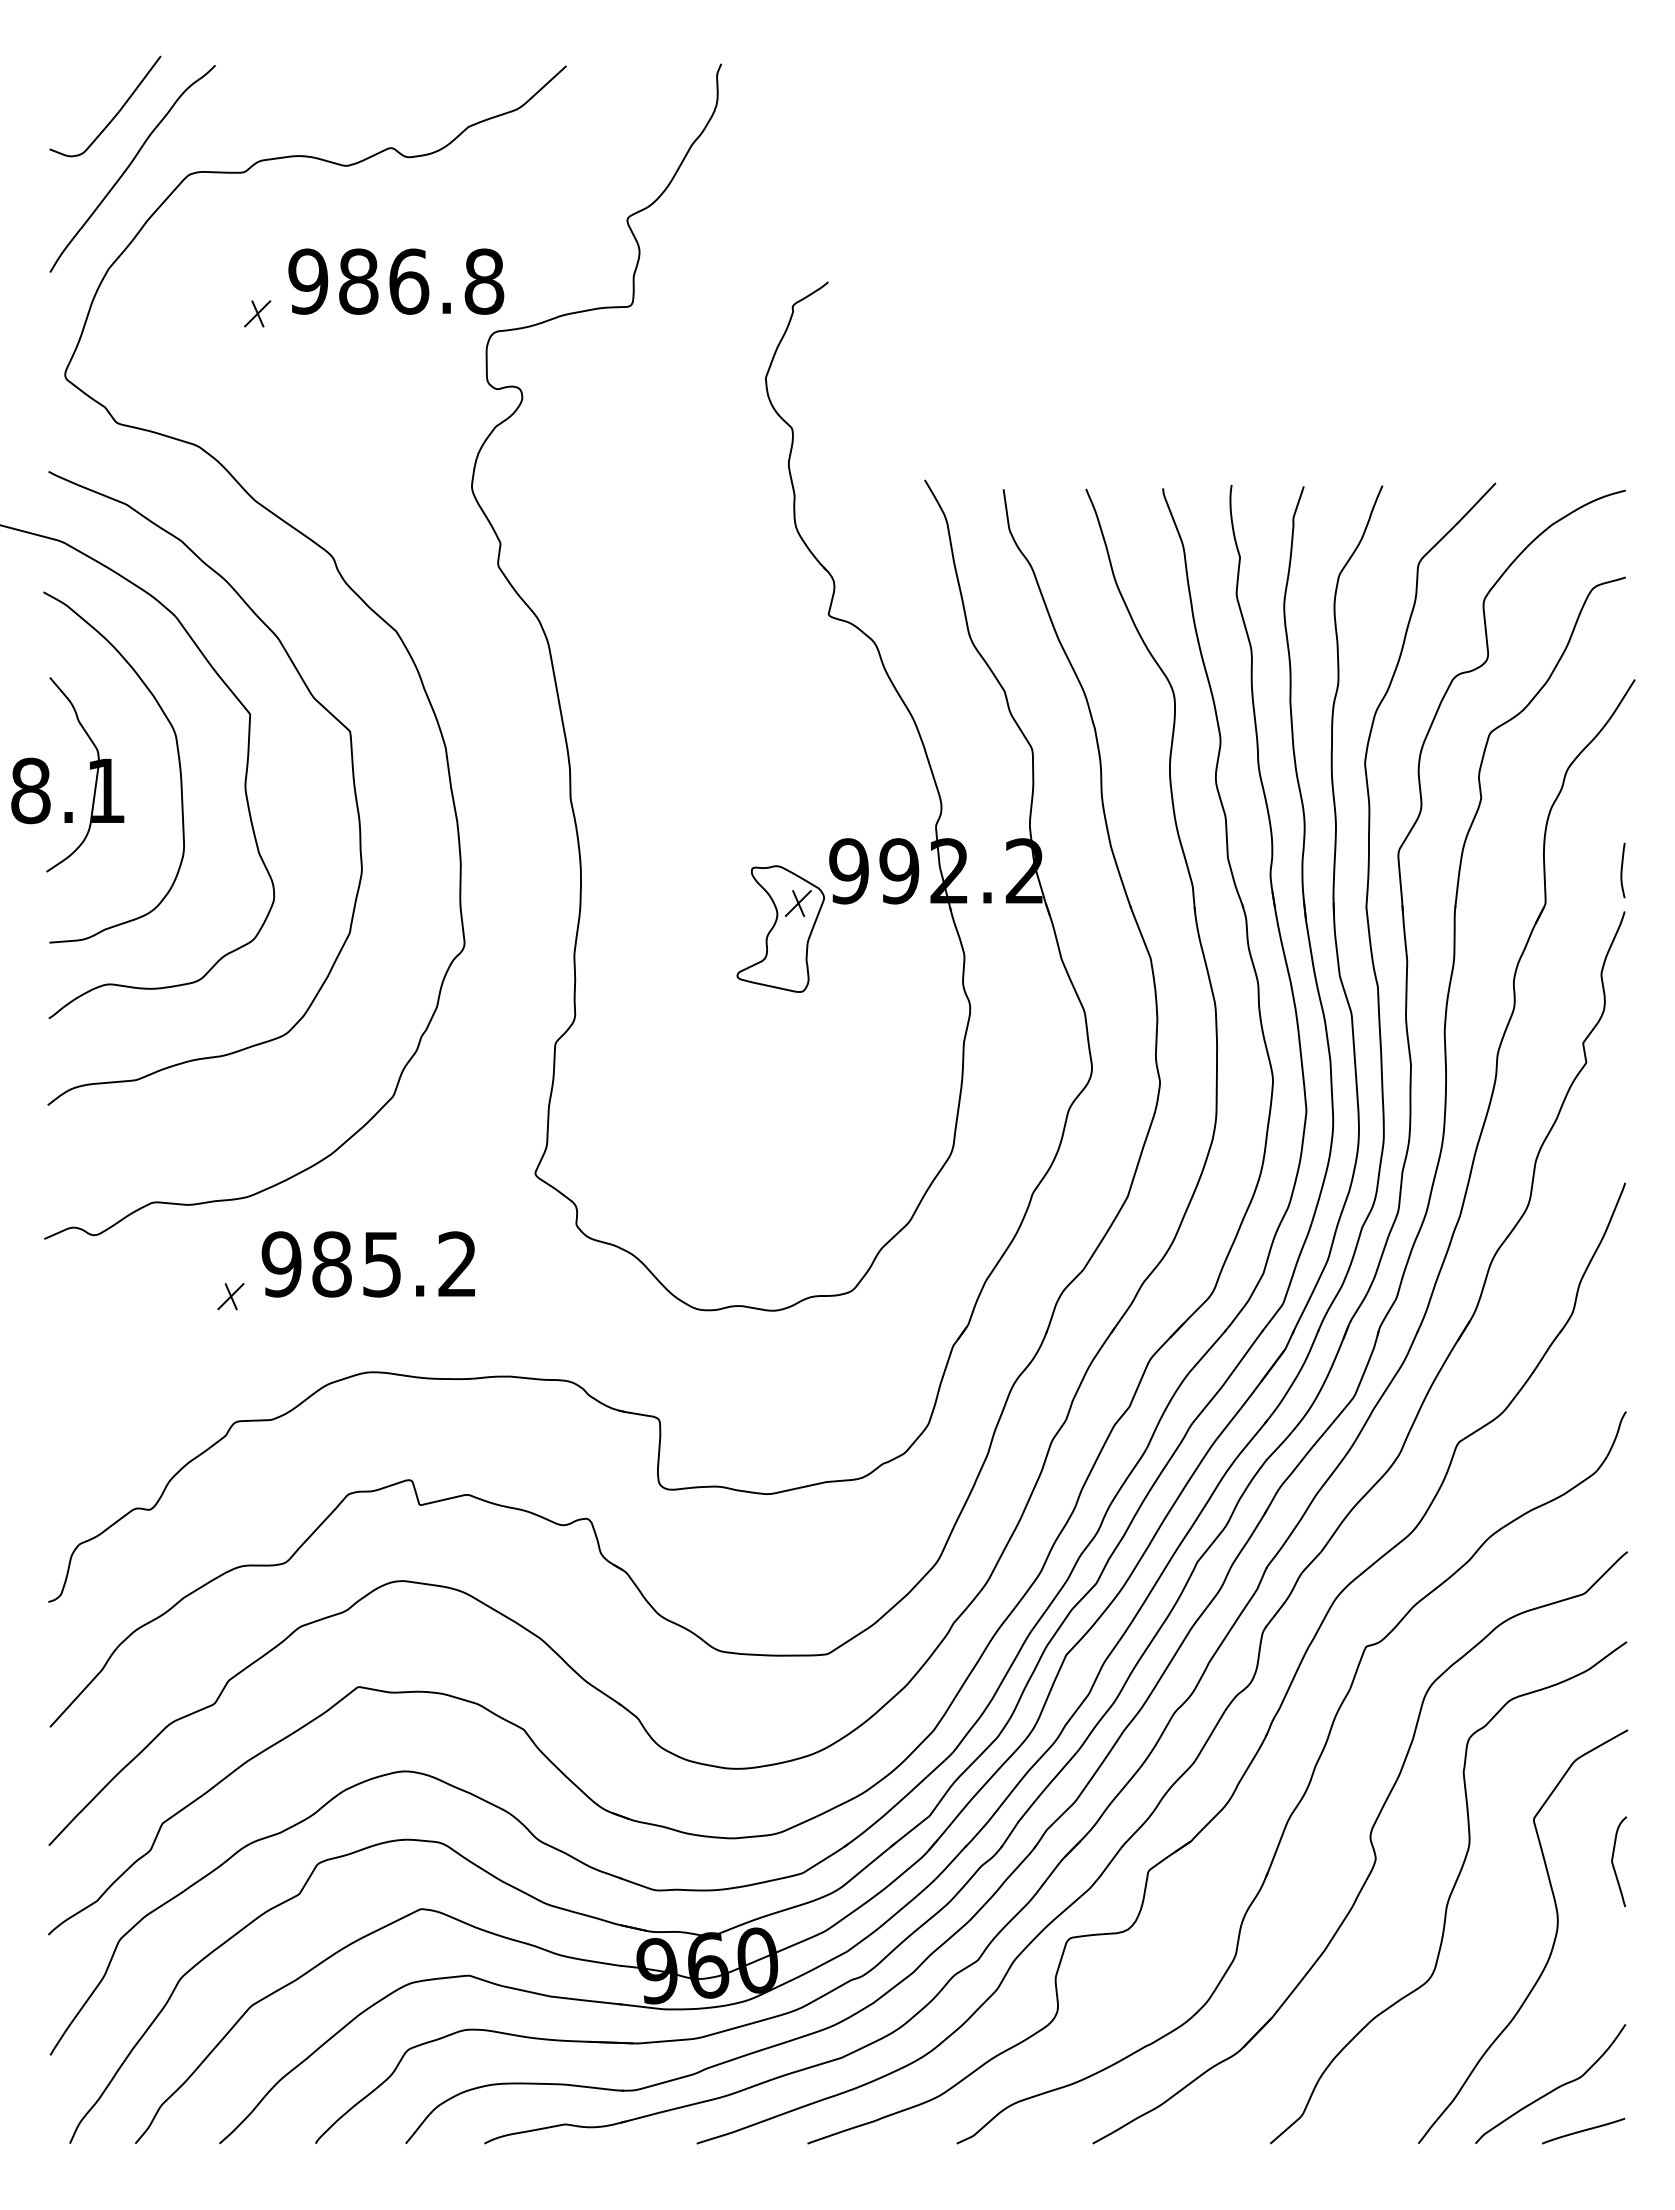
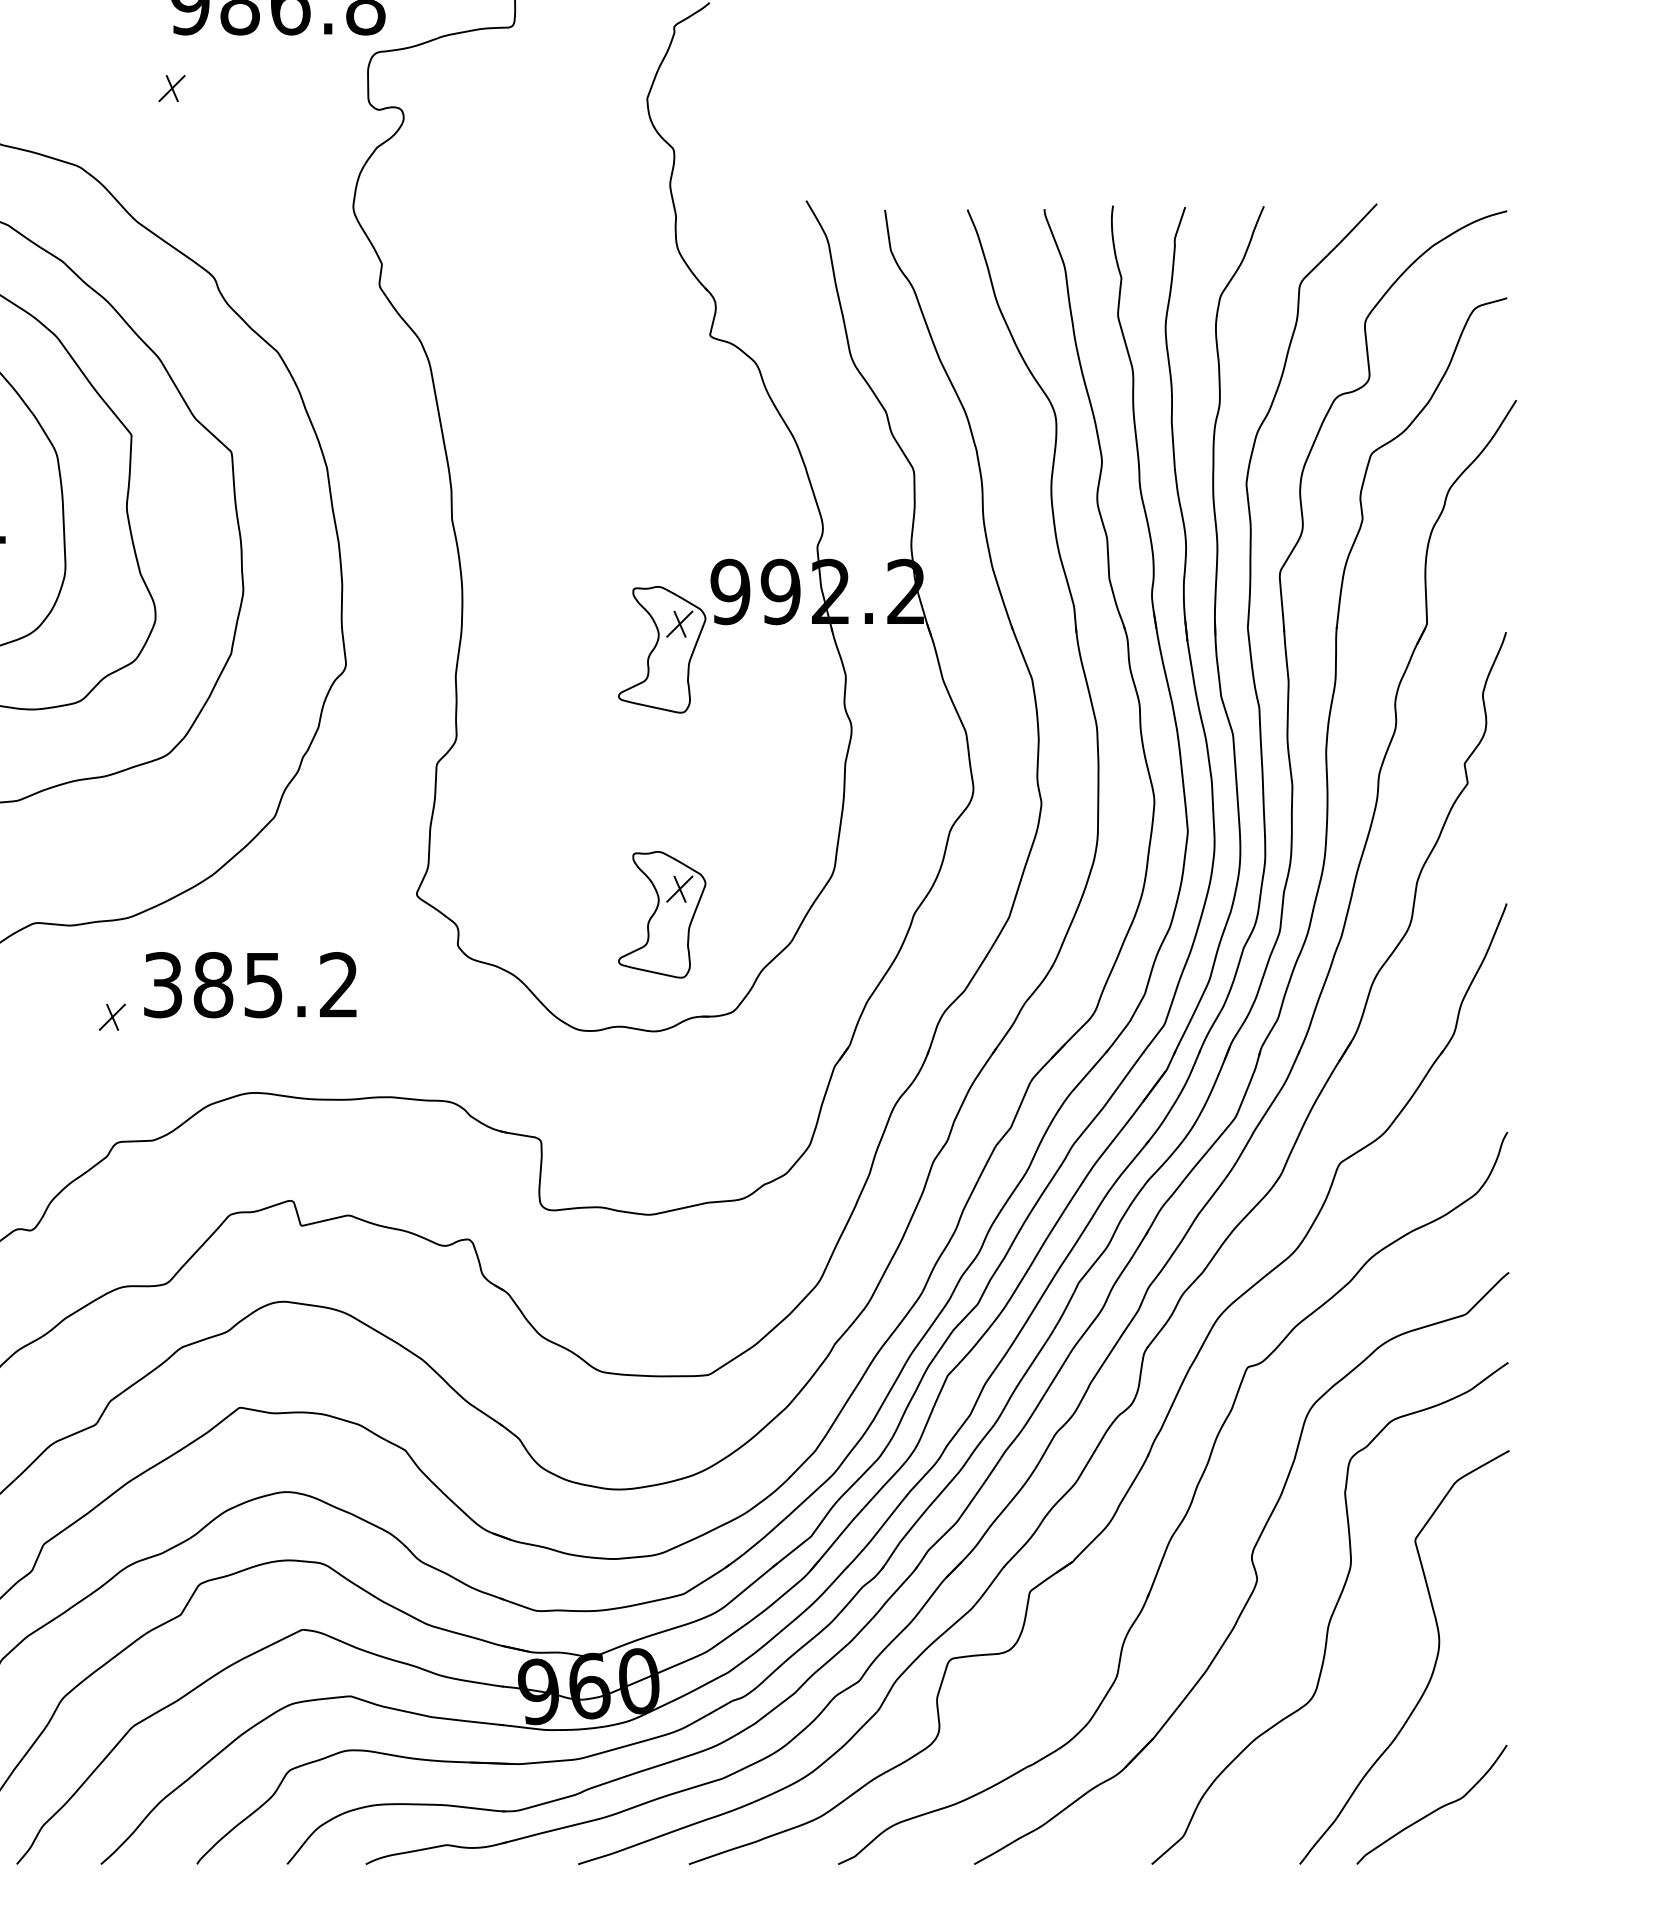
part: (257, 313) -> (171, 88), moved
curve: (1622, 870) -> (1503, 591), removed
part: (780, 1193) -> (661, 914), added
text: (281, 1264) -> (162, 985), 985.2 -> 385.2
curve: (1613, 1862) -> (1494, 1583), removed
curve: (1583, 2130) -> (1464, 1851), removed

